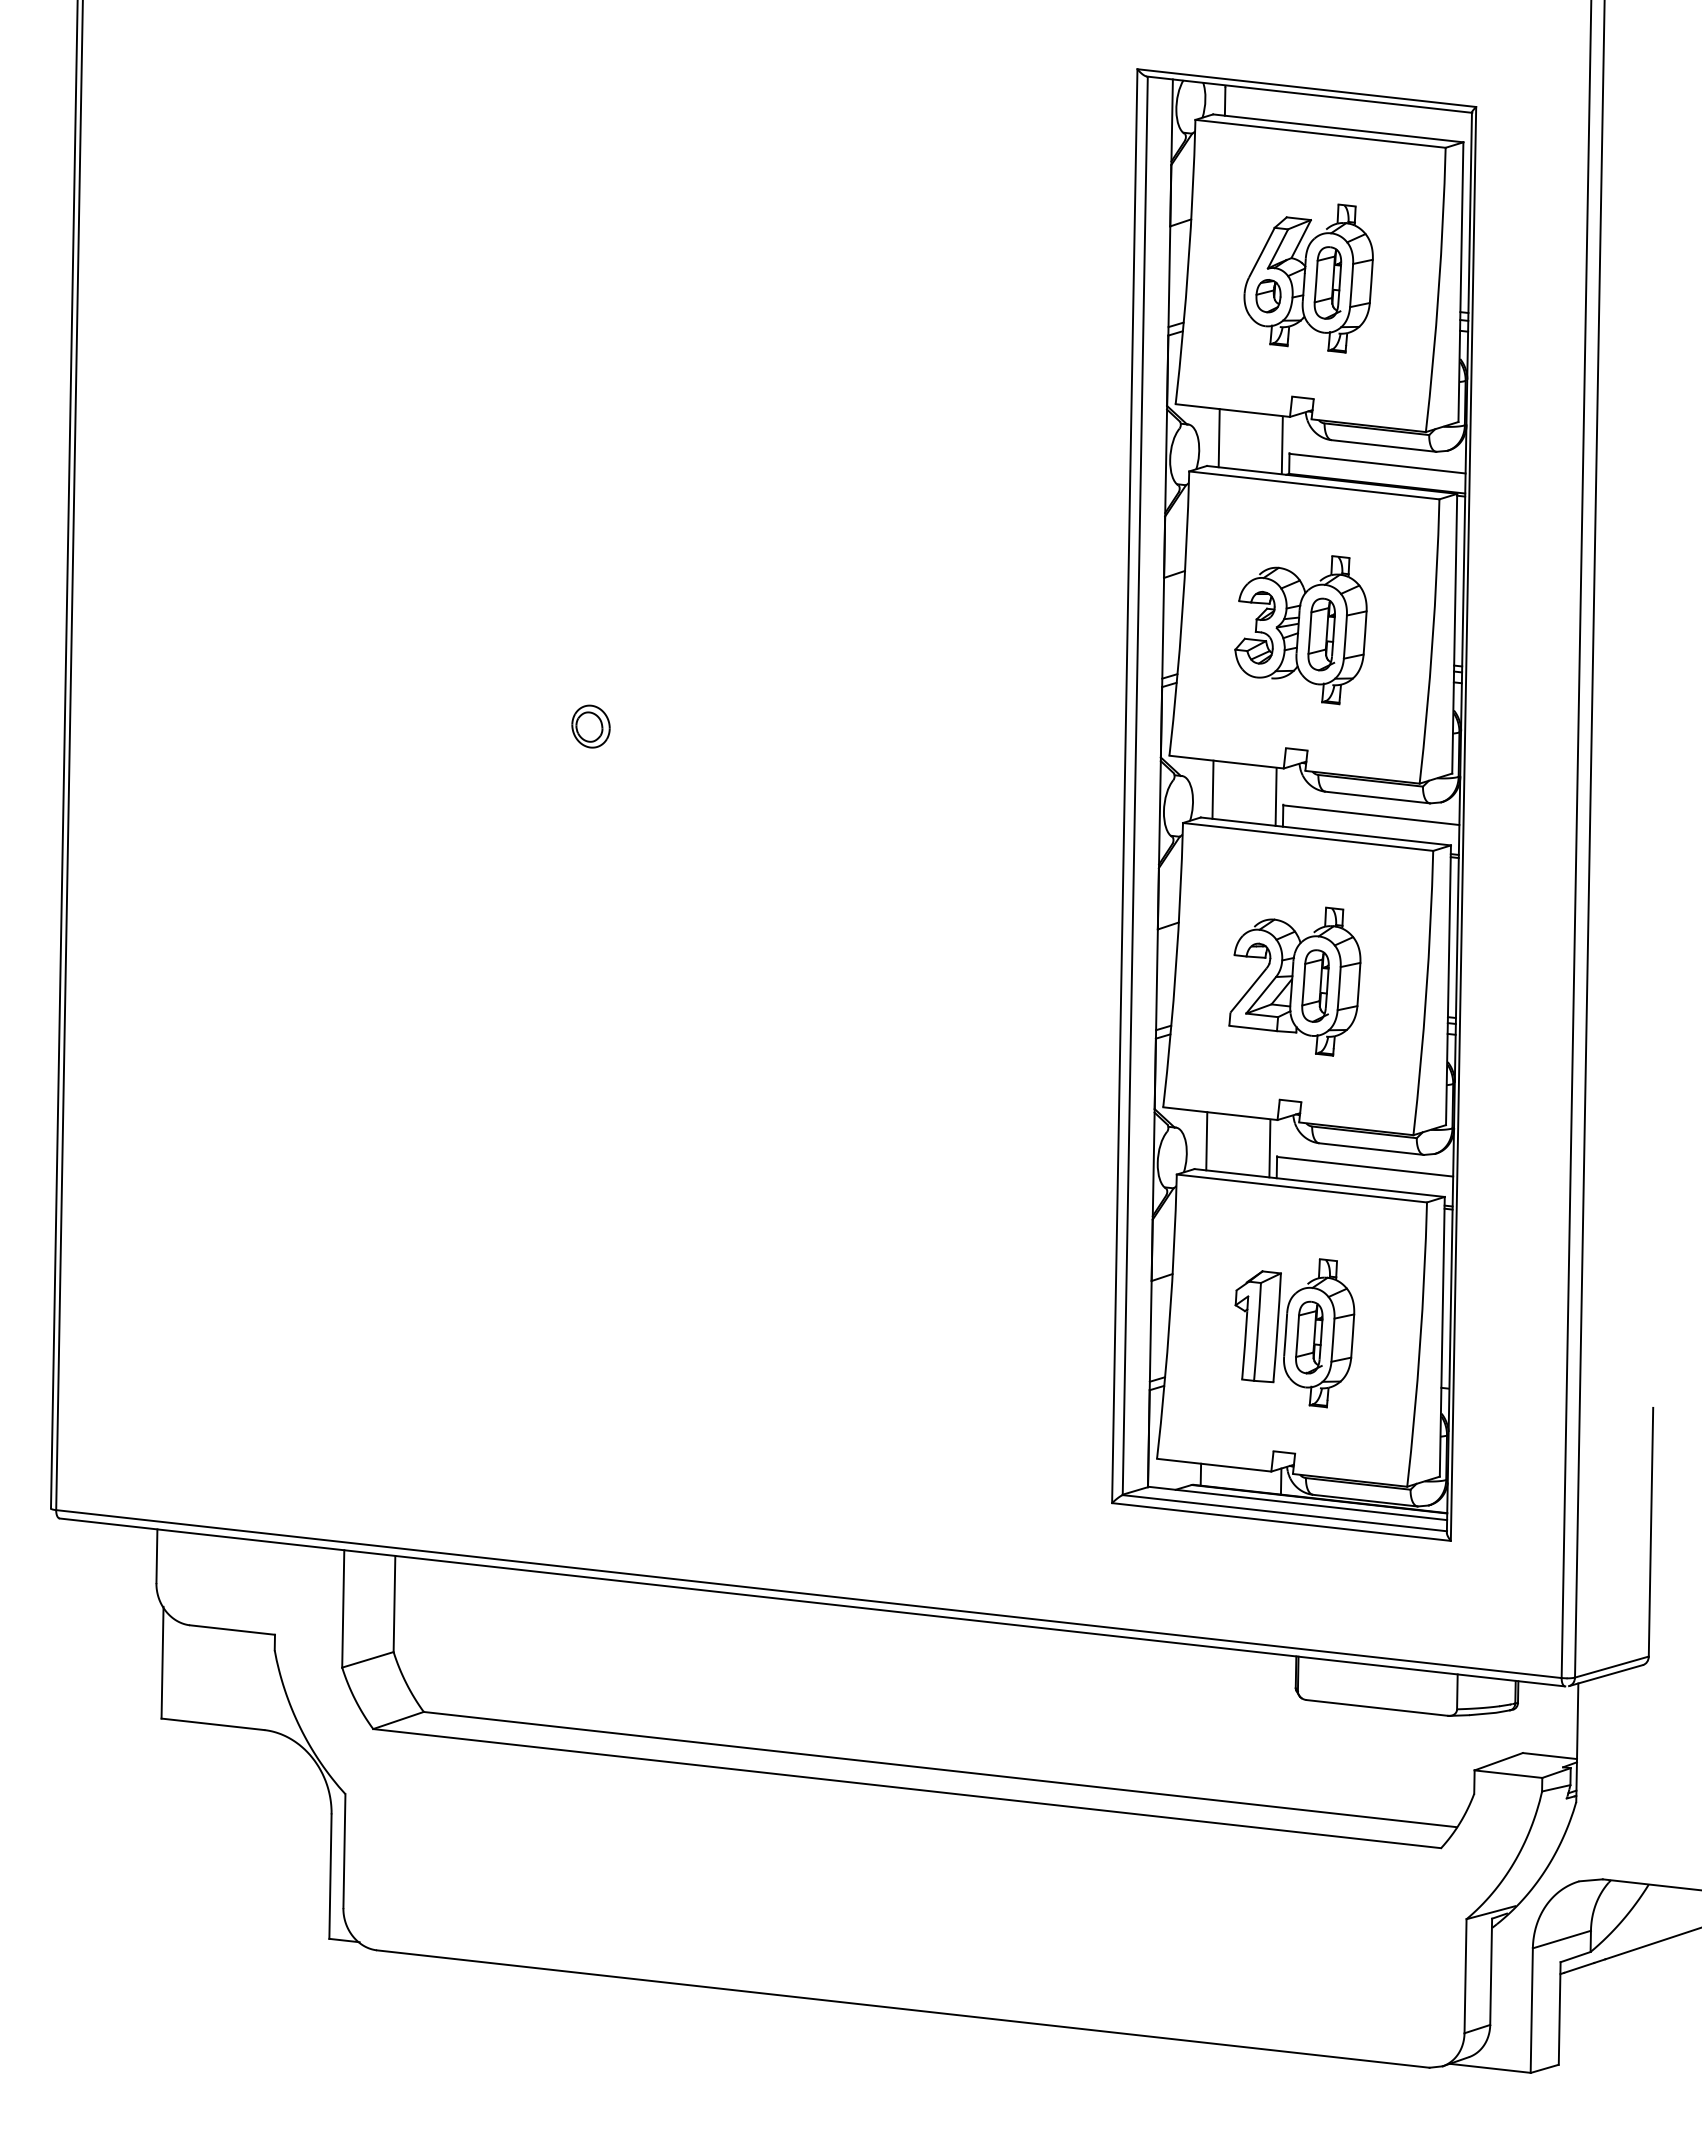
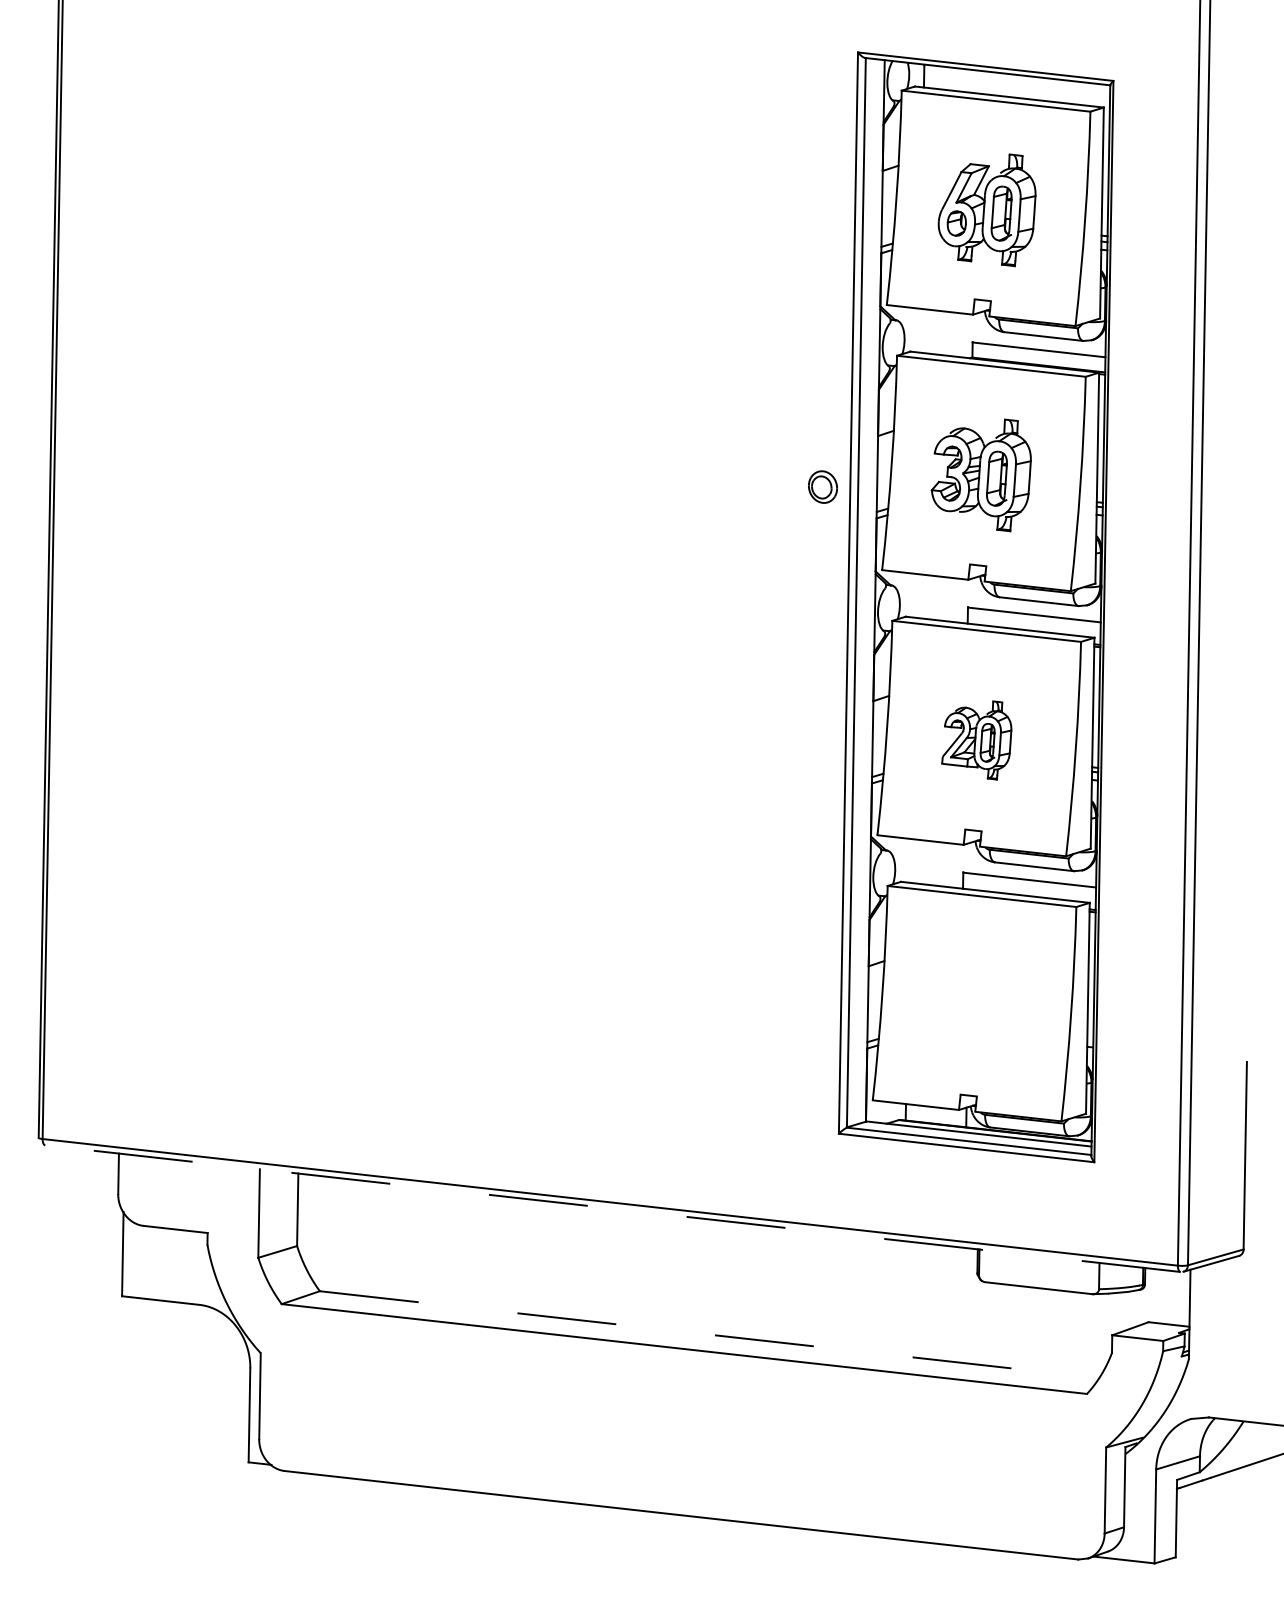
line: (1218, 438) -> (919, 330), removed
line: (1281, 444) -> (966, 335), removed
part: (590, 726) -> (822, 487), moved
line: (1212, 789) -> (914, 595), removed
line: (1275, 796) -> (962, 600), removed
part: (1294, 981) -> (976, 740), size x0.7
line: (1206, 1141) -> (910, 861), removed
line: (1269, 1148) -> (957, 866), removed
part: (1294, 1333) -> (976, 1005), removed
line: (812, 1602) -> (612, 1208), solid -> dashed
line: (940, 1769) -> (709, 1334), solid -> dashed

